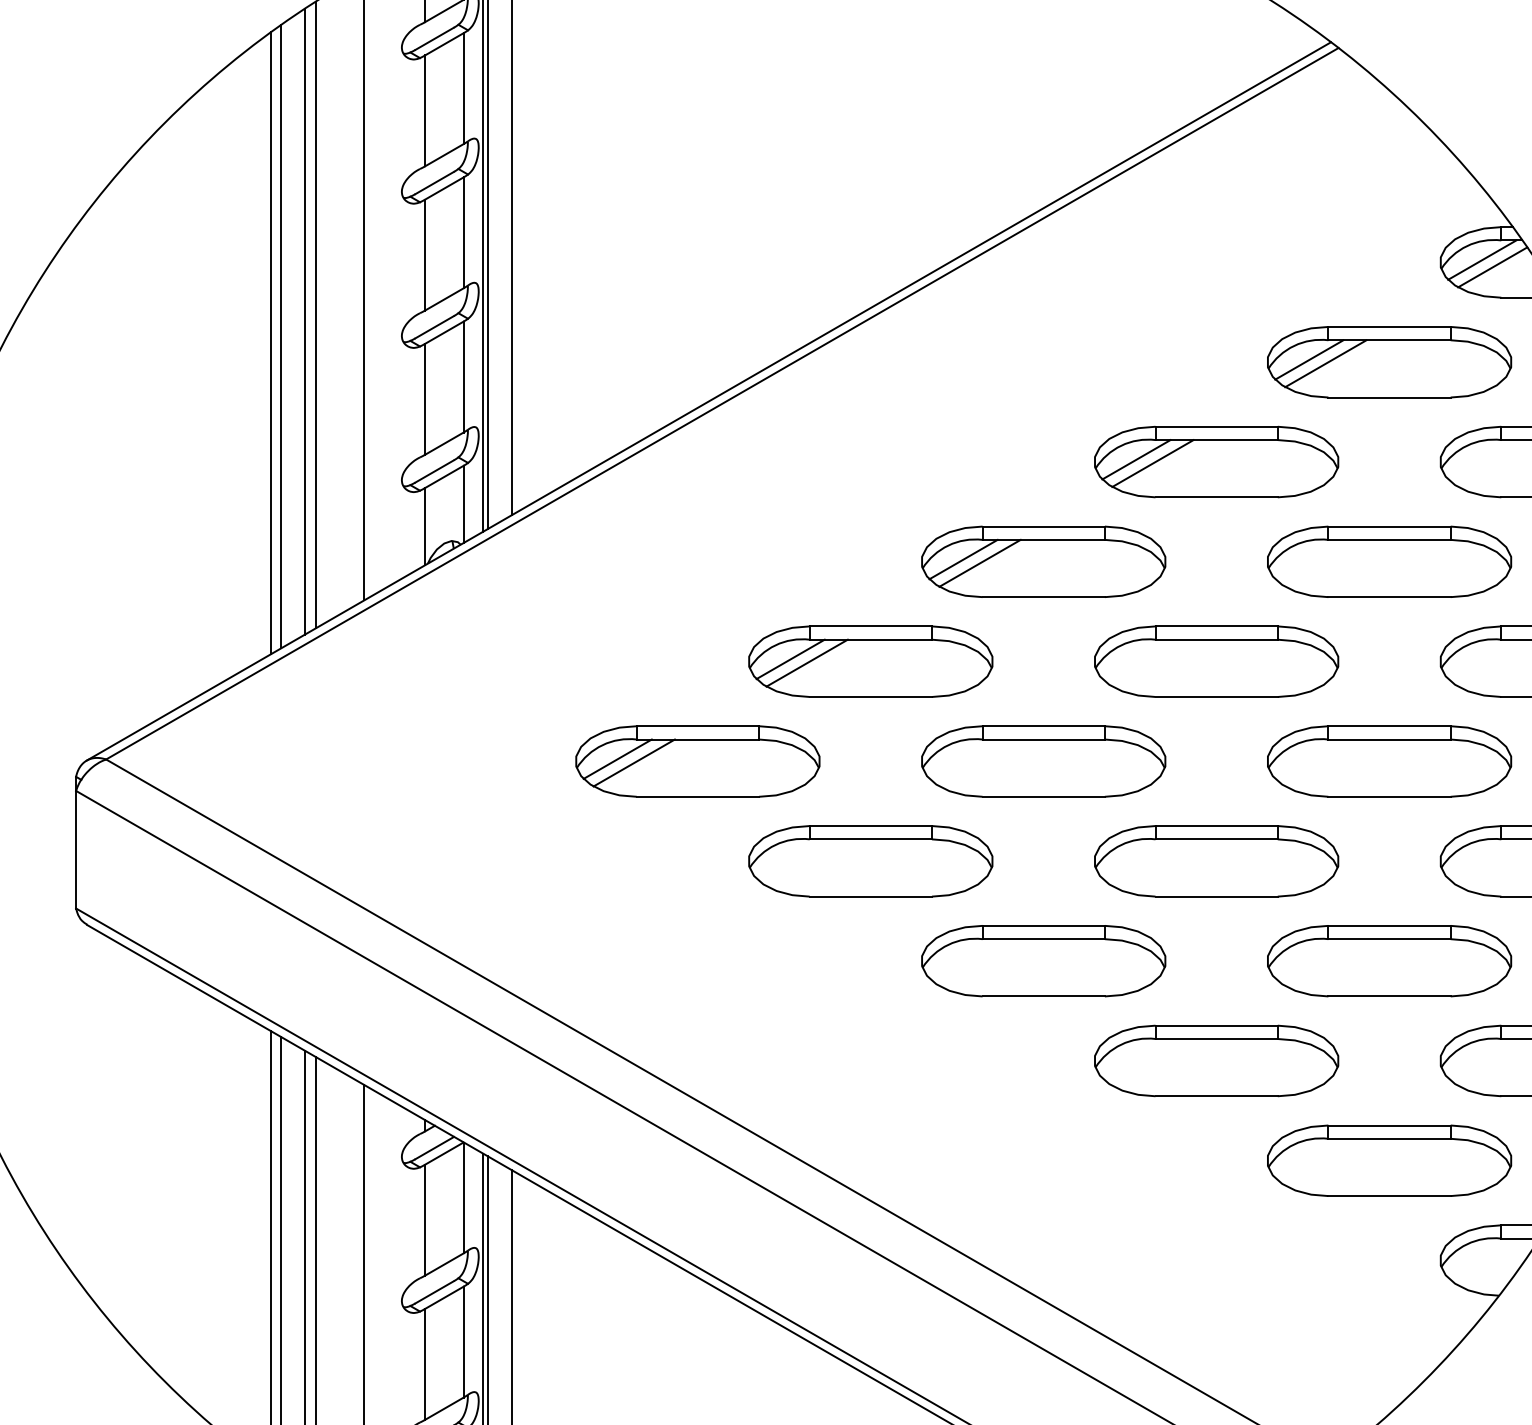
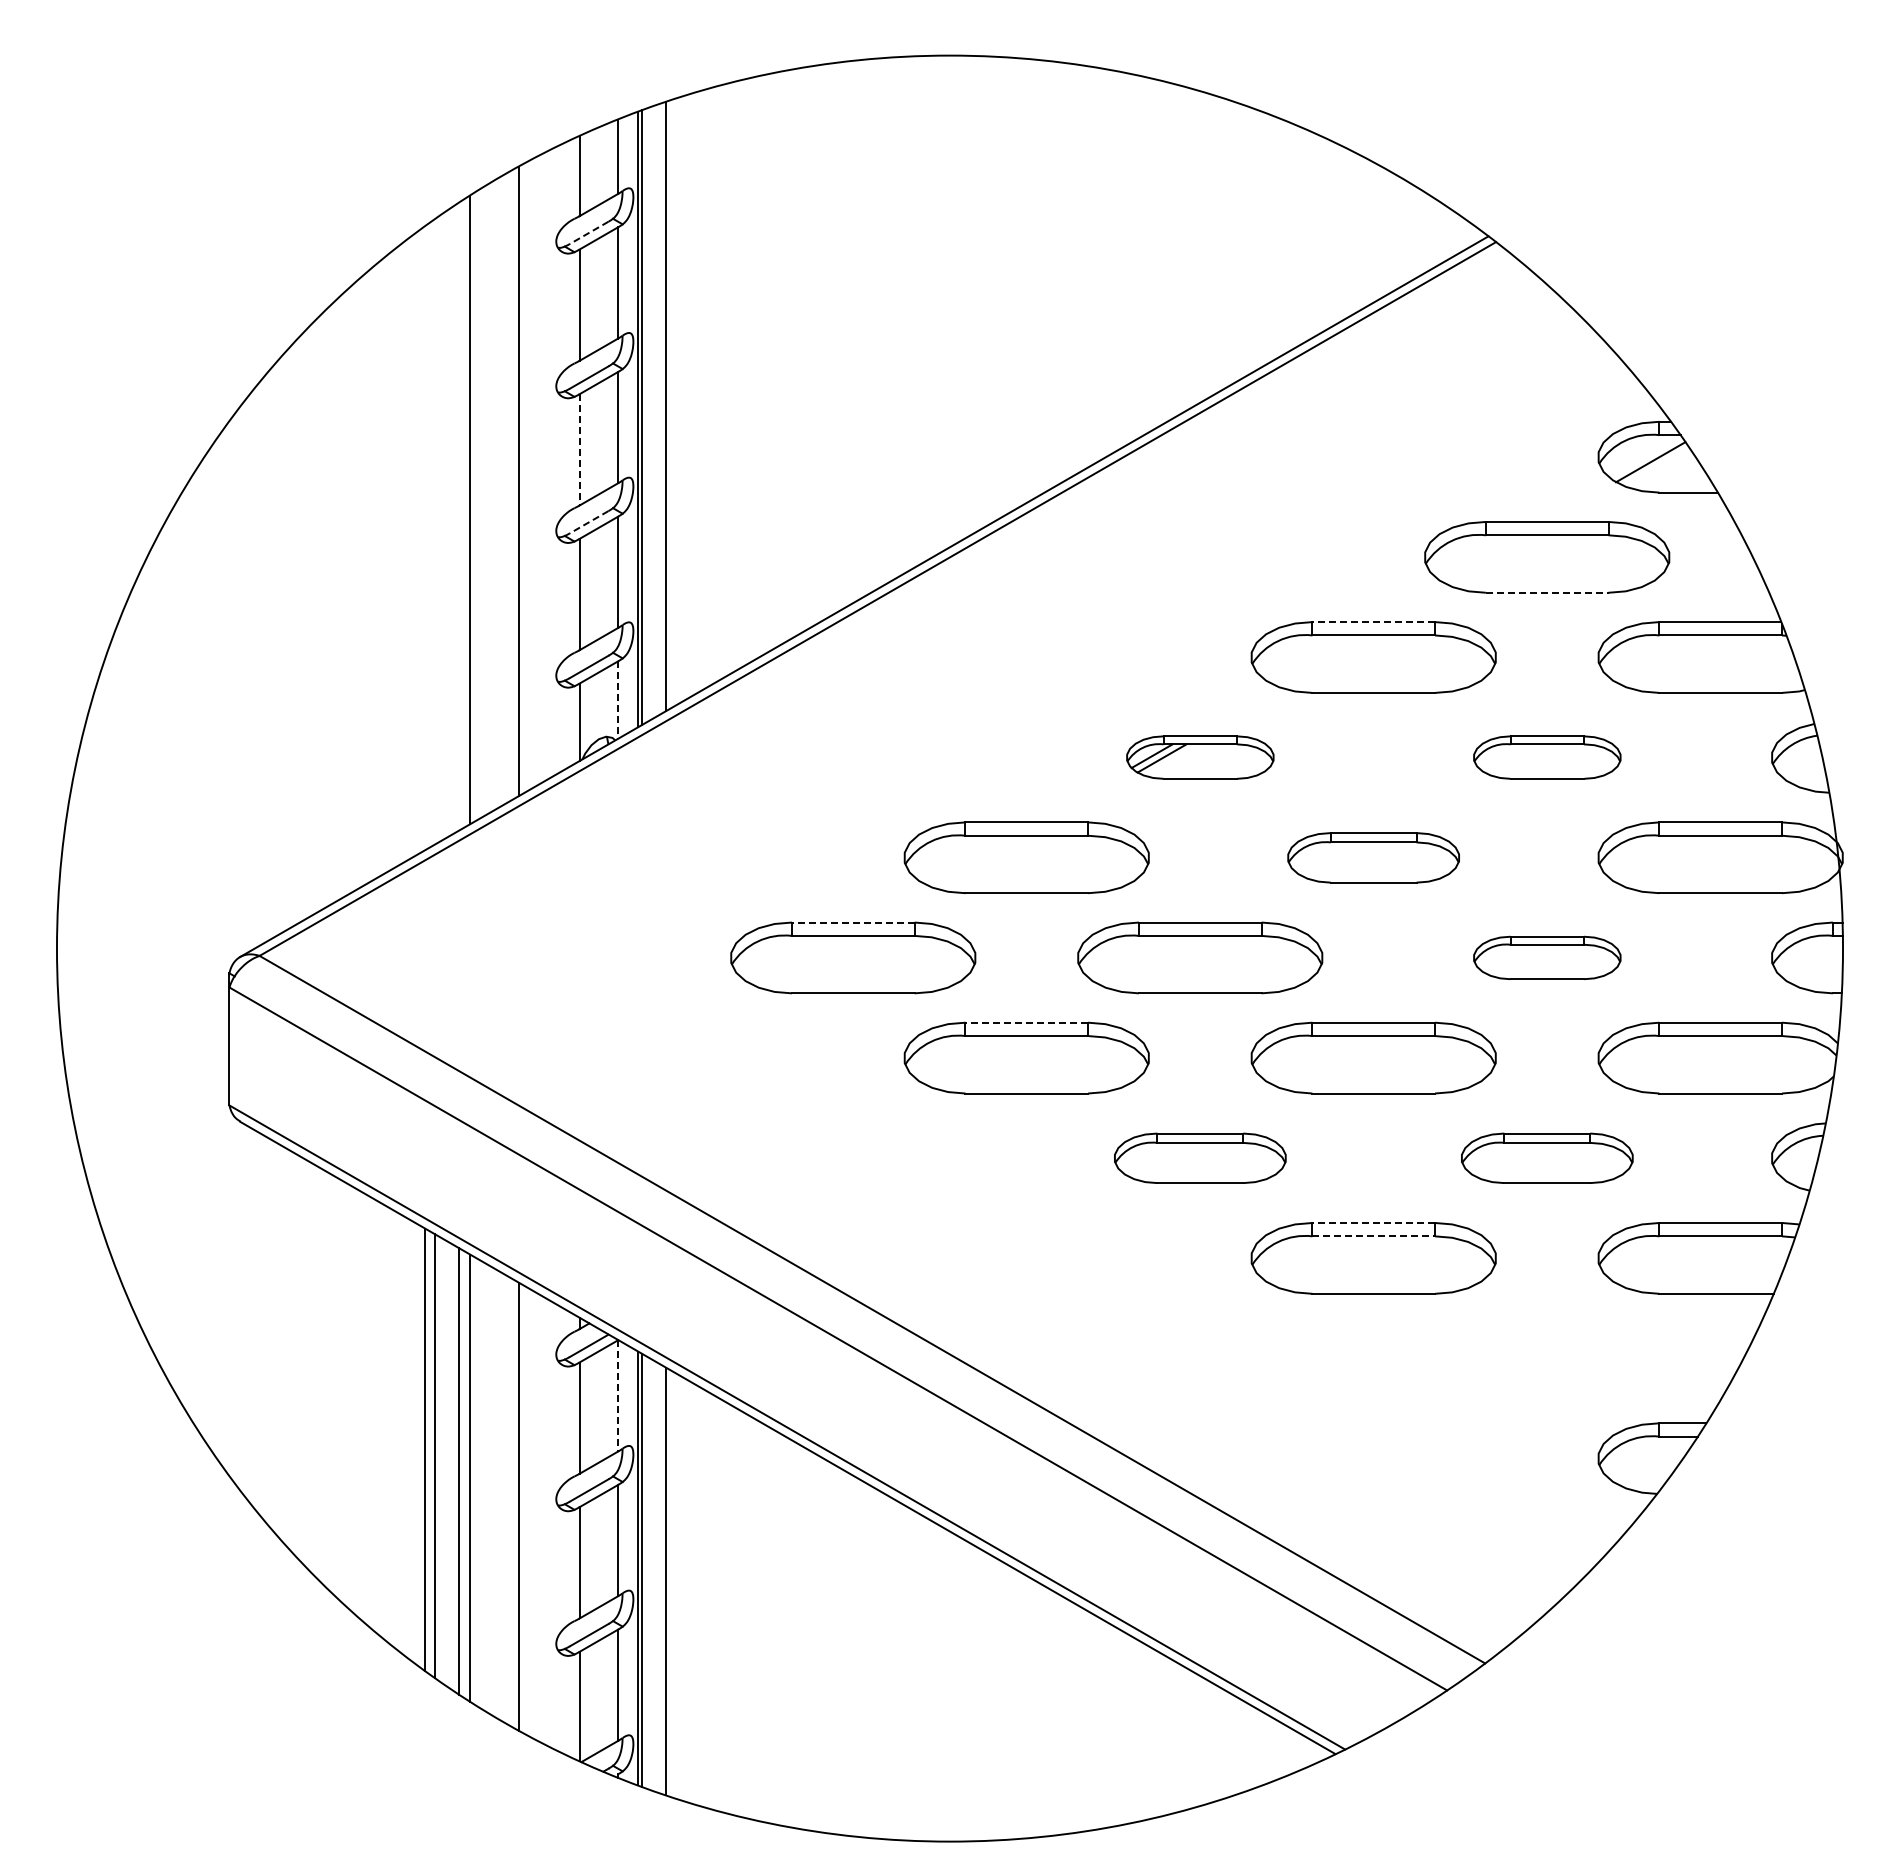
line: (433, 39) -> (588, 233), solid -> dashed
line: (425, 254) -> (579, 449), solid -> dashed
line: (1482, 259) -> (1640, 454), removed
line: (305, 321) -> (459, 516), removed
line: (433, 327) -> (588, 522), solid -> dashed
line: (281, 336) -> (435, 531), removed
line: (271, 342) -> (425, 537), removed
line: (1309, 359) -> (1466, 554), removed
line: (1326, 363) -> (1483, 558), removed
line: (1389, 397) -> (1547, 592), solid -> dashed
line: (1216, 427) -> (1373, 622), solid -> dashed
line: (1136, 459) -> (1293, 654), removed
line: (1152, 463) -> (1309, 658), removed
line: (463, 504) -> (618, 700), solid -> dashed
part: (1043, 561) -> (1200, 757), size x0.6
part: (1389, 561) -> (1547, 757), size x0.6
line: (790, 659) -> (946, 855), removed
part: (1216, 661) -> (1373, 857), size x0.7
line: (806, 662) -> (962, 858), removed
line: (697, 726) -> (852, 922), solid -> dashed
line: (617, 759) -> (772, 955), removed
part: (1389, 761) -> (1547, 957), size x0.6
line: (634, 763) -> (789, 959), removed
line: (870, 825) -> (1026, 1022), solid -> dashed
part: (1043, 961) -> (1200, 1158), size x0.7
part: (1389, 961) -> (1547, 1158), size x0.7
line: (1216, 1025) -> (1373, 1222), solid -> dashed
line: (1217, 1039) -> (1374, 1236), solid -> dashed
part: (1389, 1160) -> (1547, 1358), removed
line: (463, 1197) -> (618, 1395), solid -> dashed

